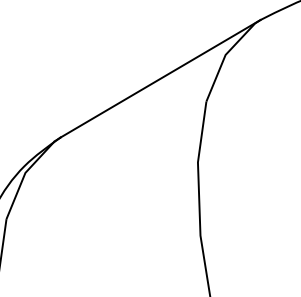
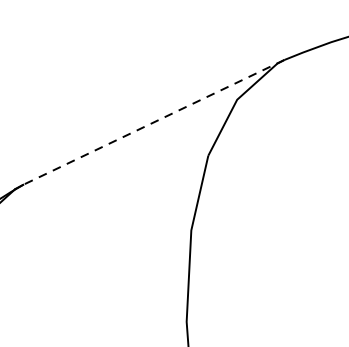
line: (160, 78) -> (153, 122), solid -> dashed

